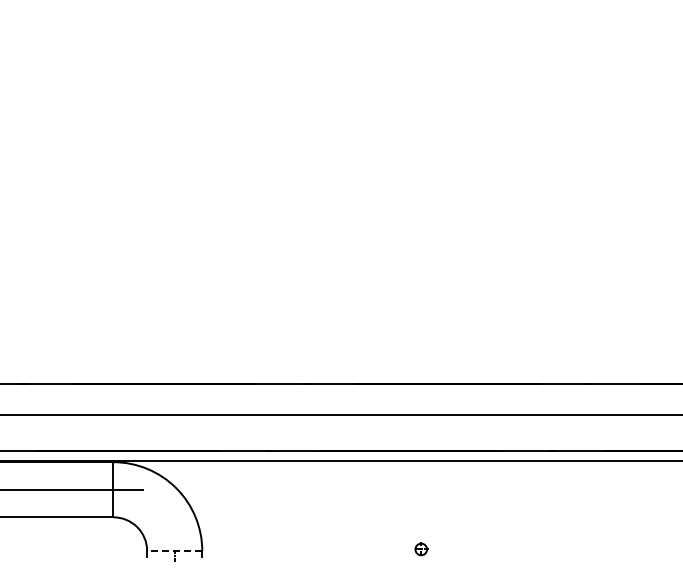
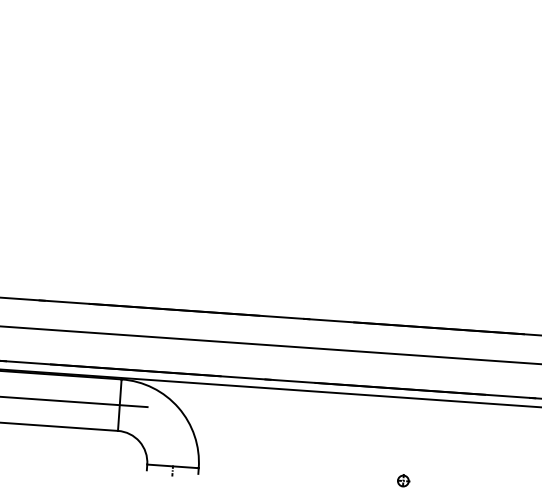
line: (173, 551) -> (171, 466), dashed -> solid

